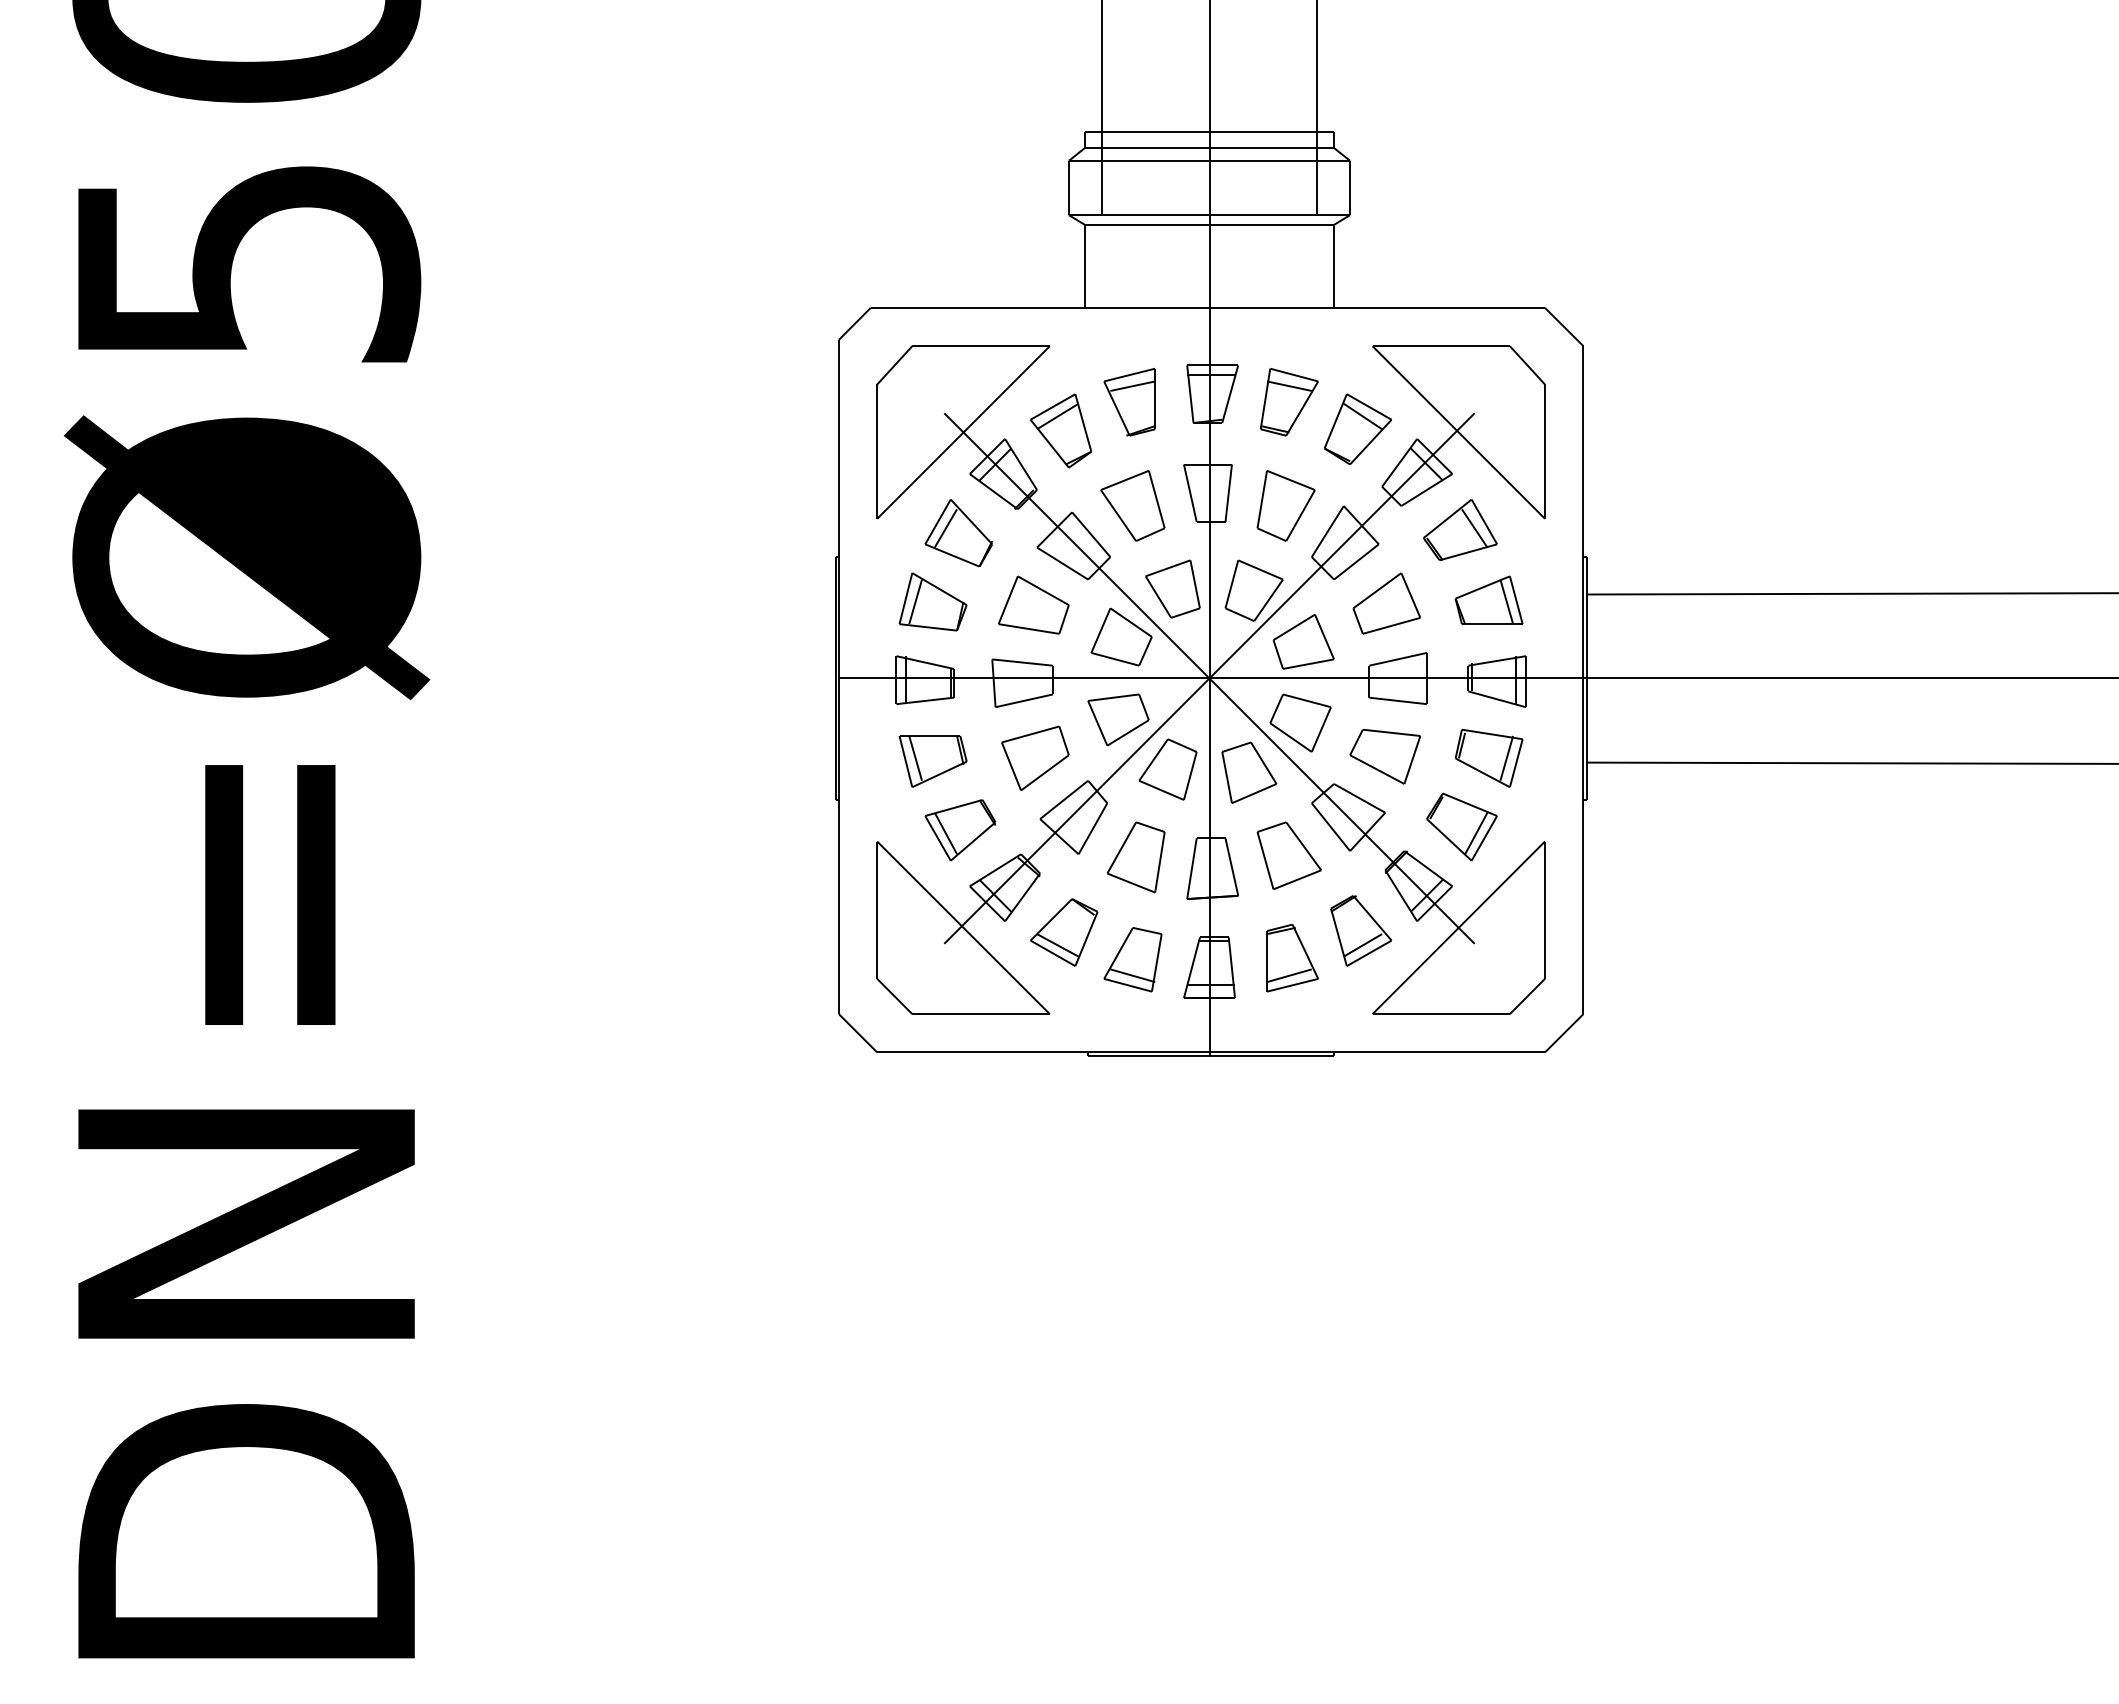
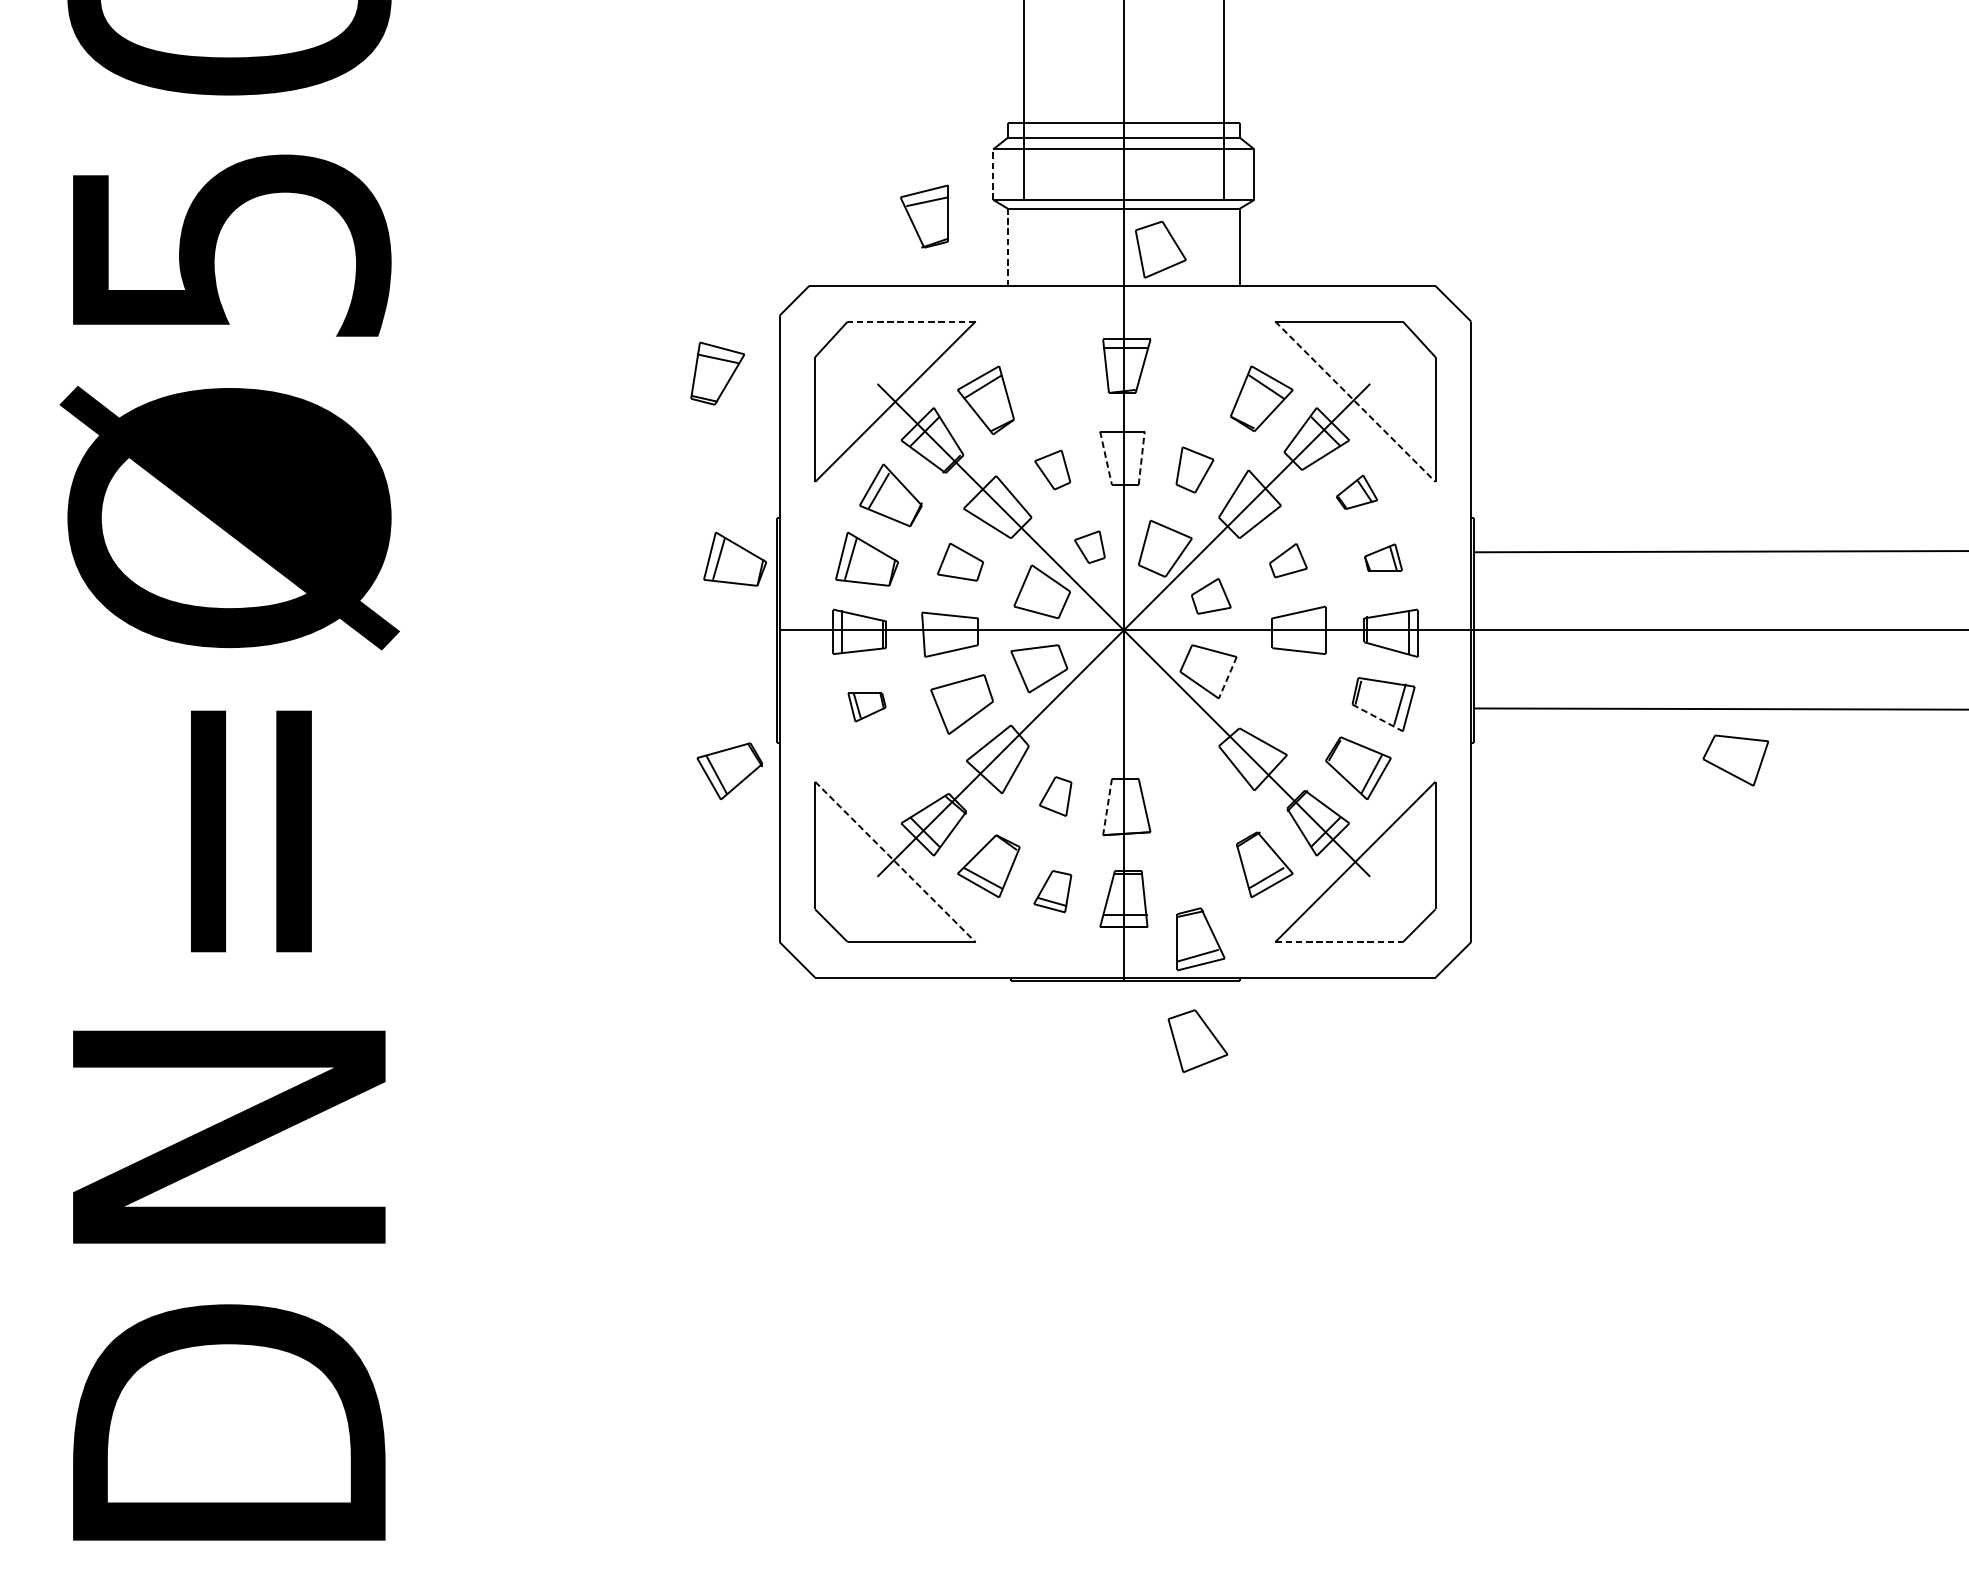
line: (1068, 187) -> (992, 174), solid -> dashed
line: (1084, 266) -> (1007, 247), solid -> dashed
line: (981, 346) -> (912, 321), solid -> dashed
part: (1129, 401) -> (924, 215), moved
part: (1289, 402) -> (717, 373), moved
line: (1458, 432) -> (1355, 401), solid -> dashed
line: (1190, 493) -> (1106, 458), solid -> dashed
line: (1228, 493) -> (1141, 458), solid -> dashed
part: (1132, 505) -> (1052, 469), size x0.6
part: (1285, 505) -> (1194, 469), size x0.7
part: (1460, 529) -> (1357, 491), size x0.6
part: (1172, 588) -> (1089, 546), size x0.6
part: (1488, 599) -> (1383, 556), size x0.6
part: (790, 601) -> (734, 558), added
part: (1386, 603) -> (1288, 560), size x0.6
part: (1033, 604) -> (960, 561), size x0.7
part: (1303, 641) -> (1211, 595), size x0.7
line: (1321, 730) -> (1227, 678), solid -> dashed
part: (1385, 756) -> (1736, 760), moved
part: (932, 761) -> (866, 707), size x0.6
part: (1167, 769) -> (1084, 714), removed
part: (1249, 772) -> (1161, 249), moved
line: (1482, 772) -> (1377, 717), solid -> dashed
part: (960, 830) -> (729, 771), moved
part: (1288, 855) -> (1197, 1040), moved
part: (1135, 857) -> (1055, 796), size x0.6
line: (1191, 868) -> (1107, 806), solid -> dashed
line: (963, 928) -> (895, 862), solid -> dashed
part: (1292, 957) -> (1200, 938), moved
part: (1132, 959) -> (1052, 891), size x0.7
line: (1441, 1014) -> (1339, 942), solid -> dashed

